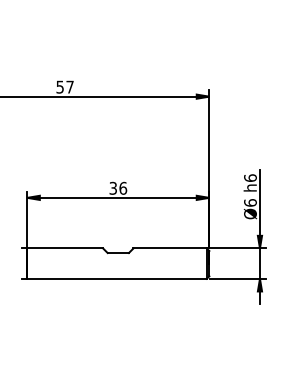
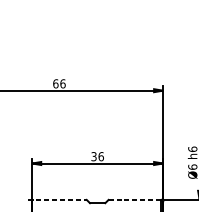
text: (65, 86) -> (59, 83), 57 -> 66
line: (63, 248) -> (58, 199), solid -> dashed
line: (170, 248) -> (135, 199), solid -> dashed

